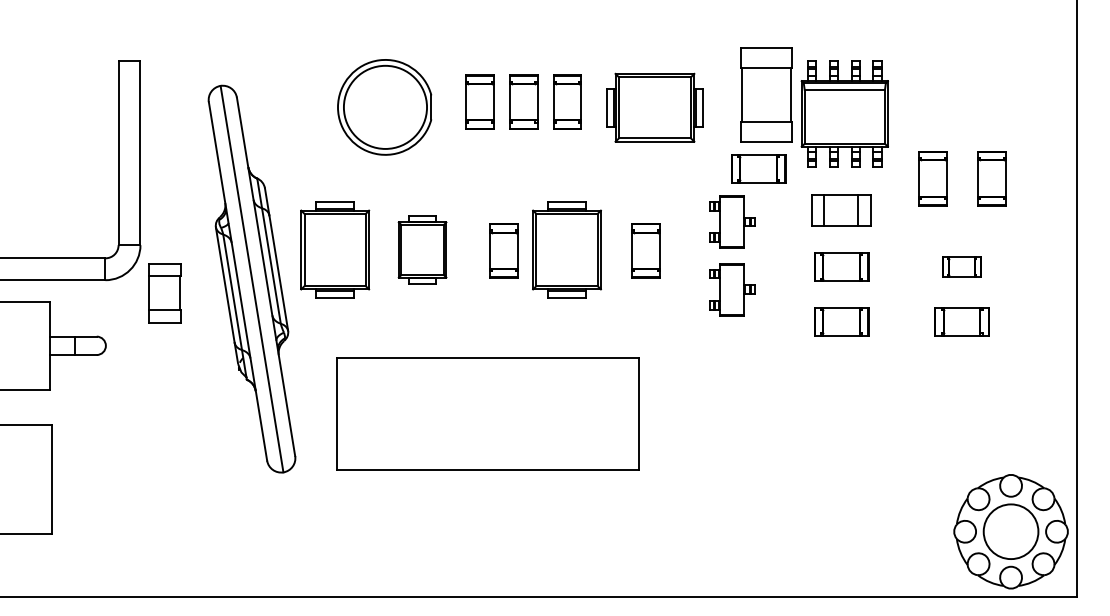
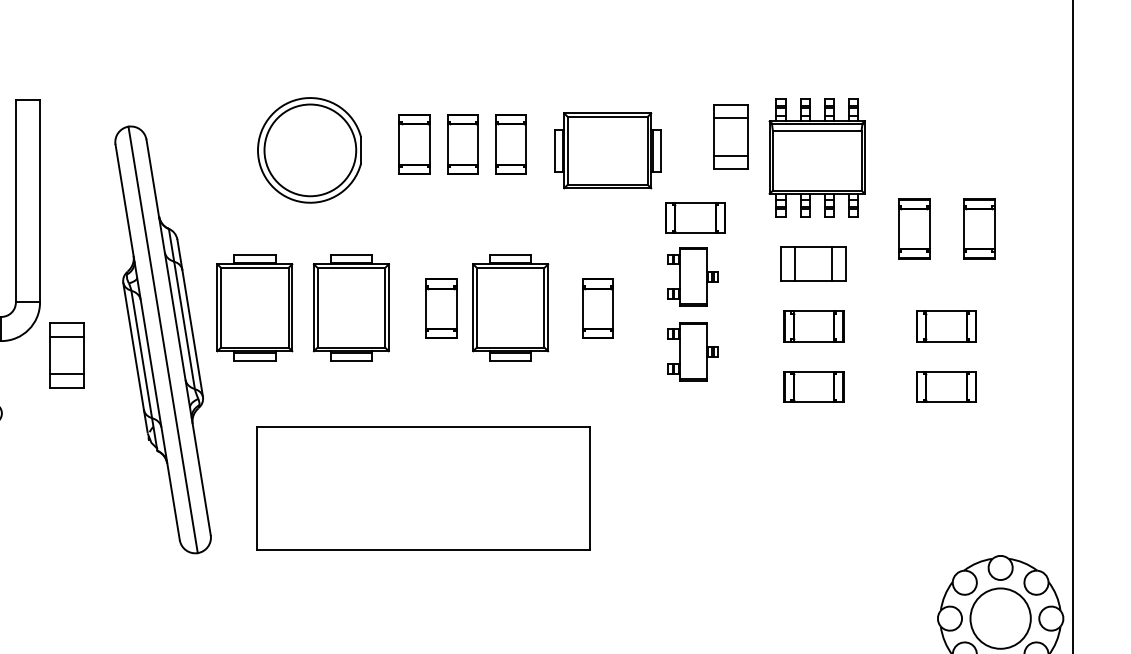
part: (766, 94) -> (730, 136), size x0.62
part: (758, 168) -> (695, 217), moved
part: (422, 249) -> (351, 307), size x1.43
part: (961, 266) -> (945, 325), size x1.43

